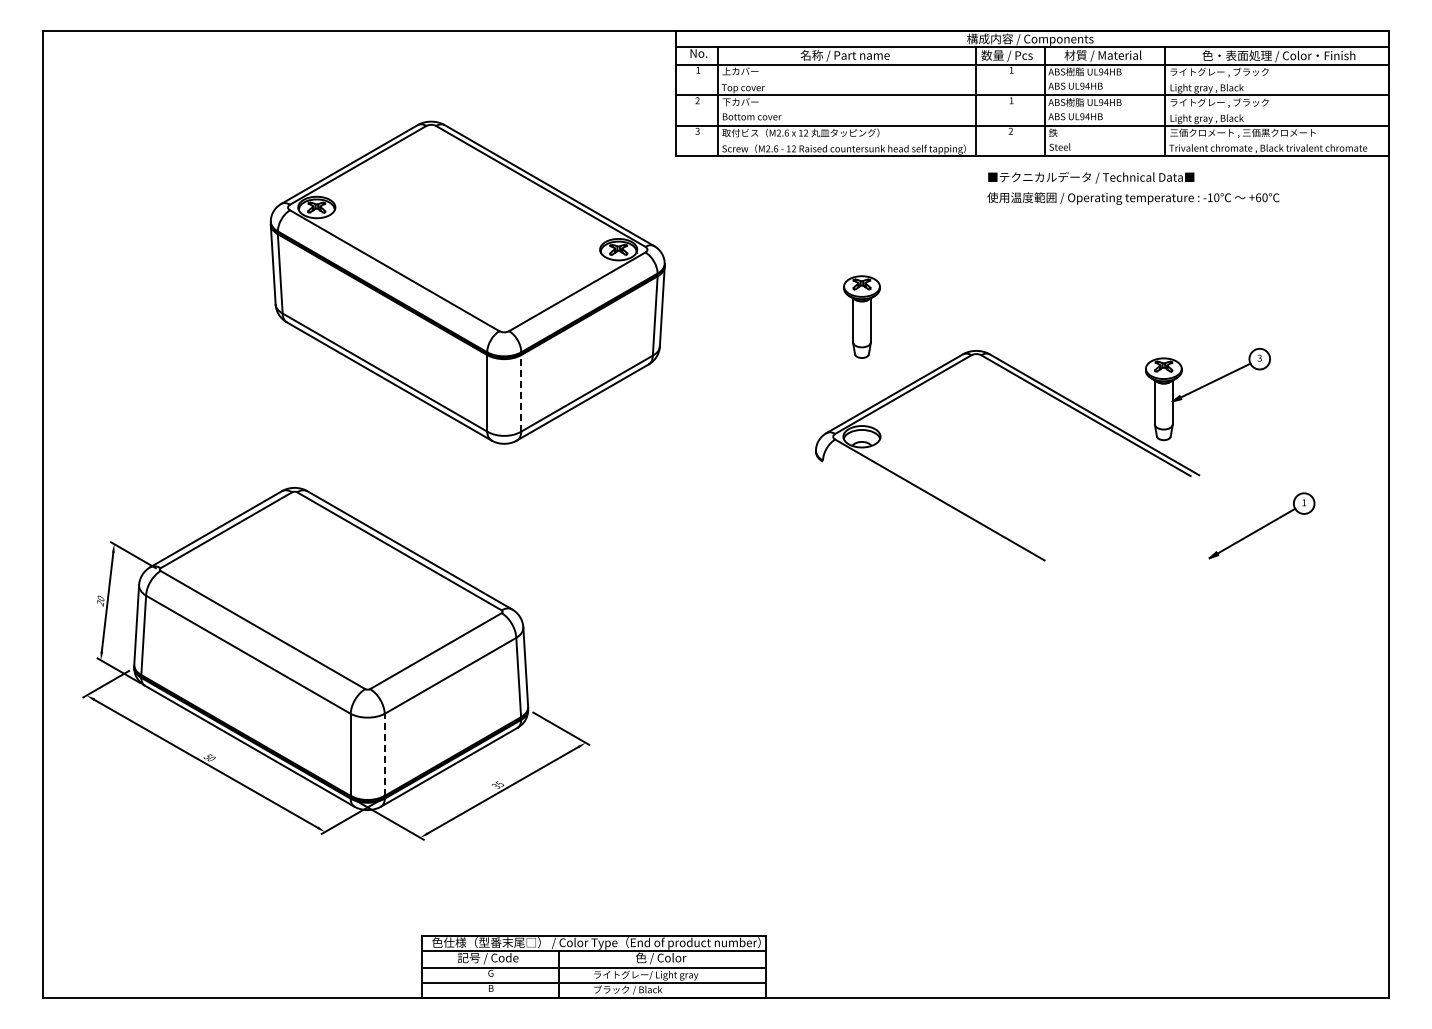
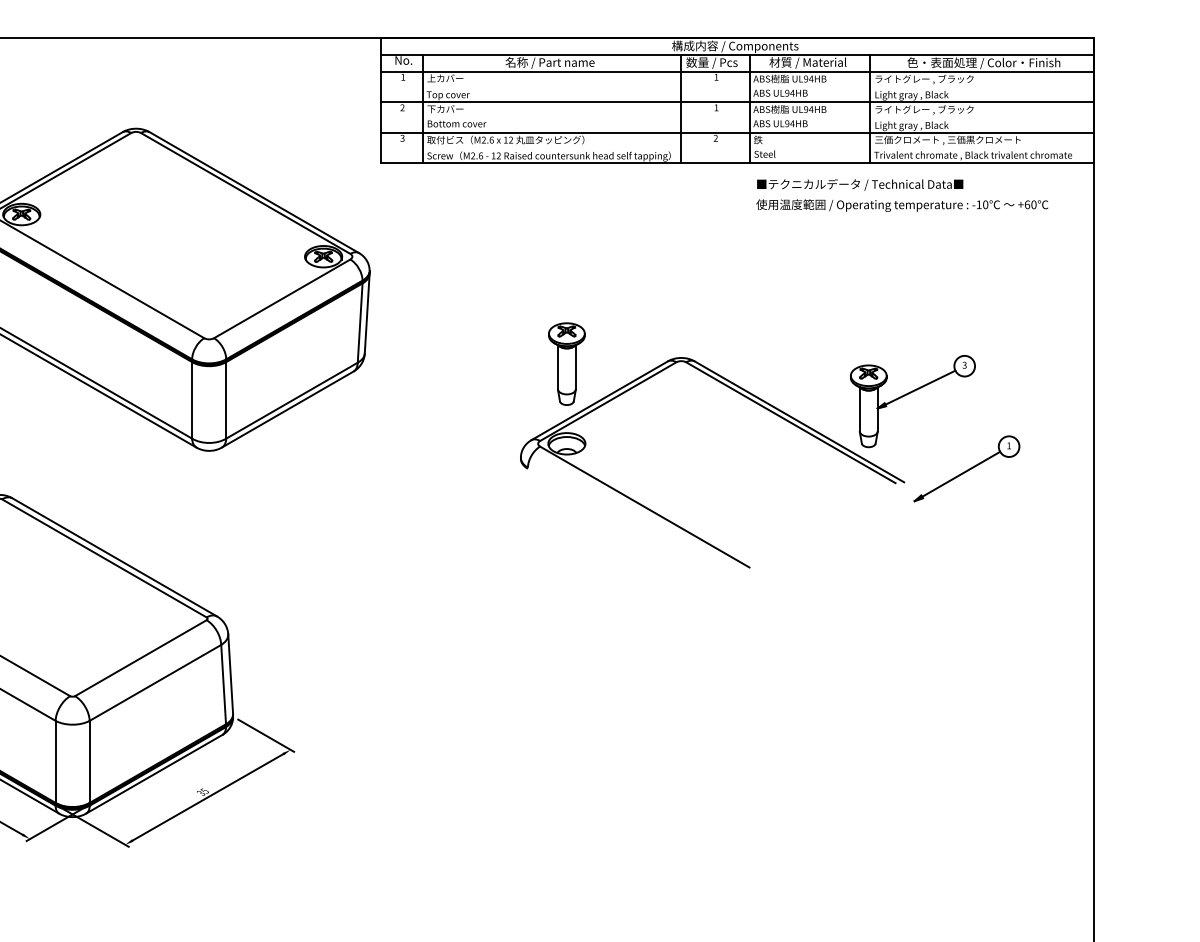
text: (1133, 188) -> (902, 195), moved
part: (861, 316) -> (566, 363), moved
line: (521, 392) -> (226, 399), dashed -> solid
part: (1261, 525) -> (966, 468), moved
line: (384, 754) -> (89, 761), dashed -> solid

